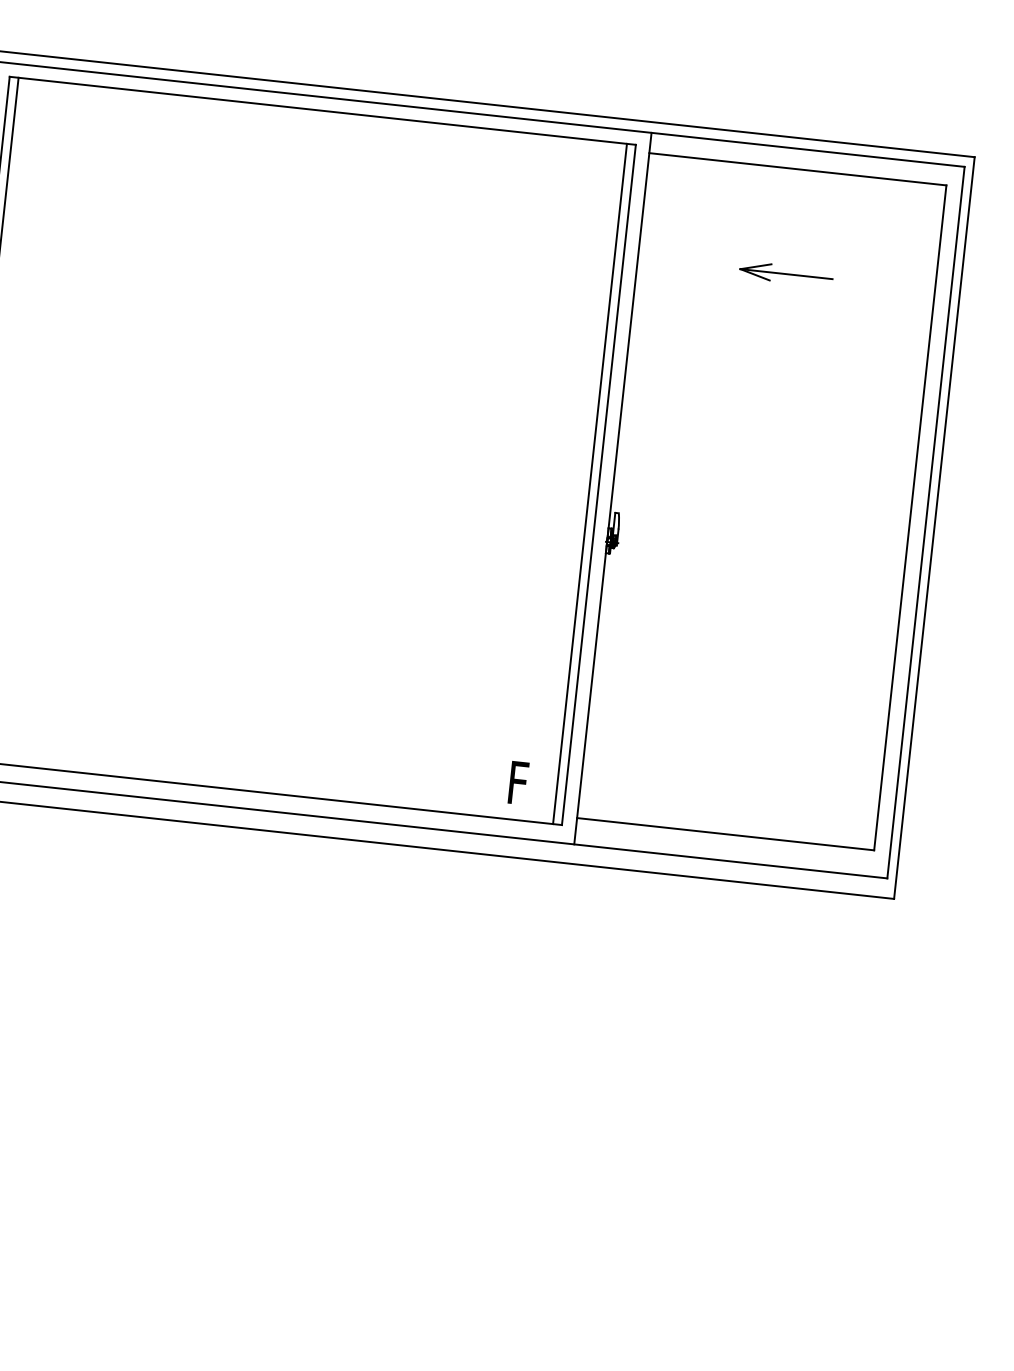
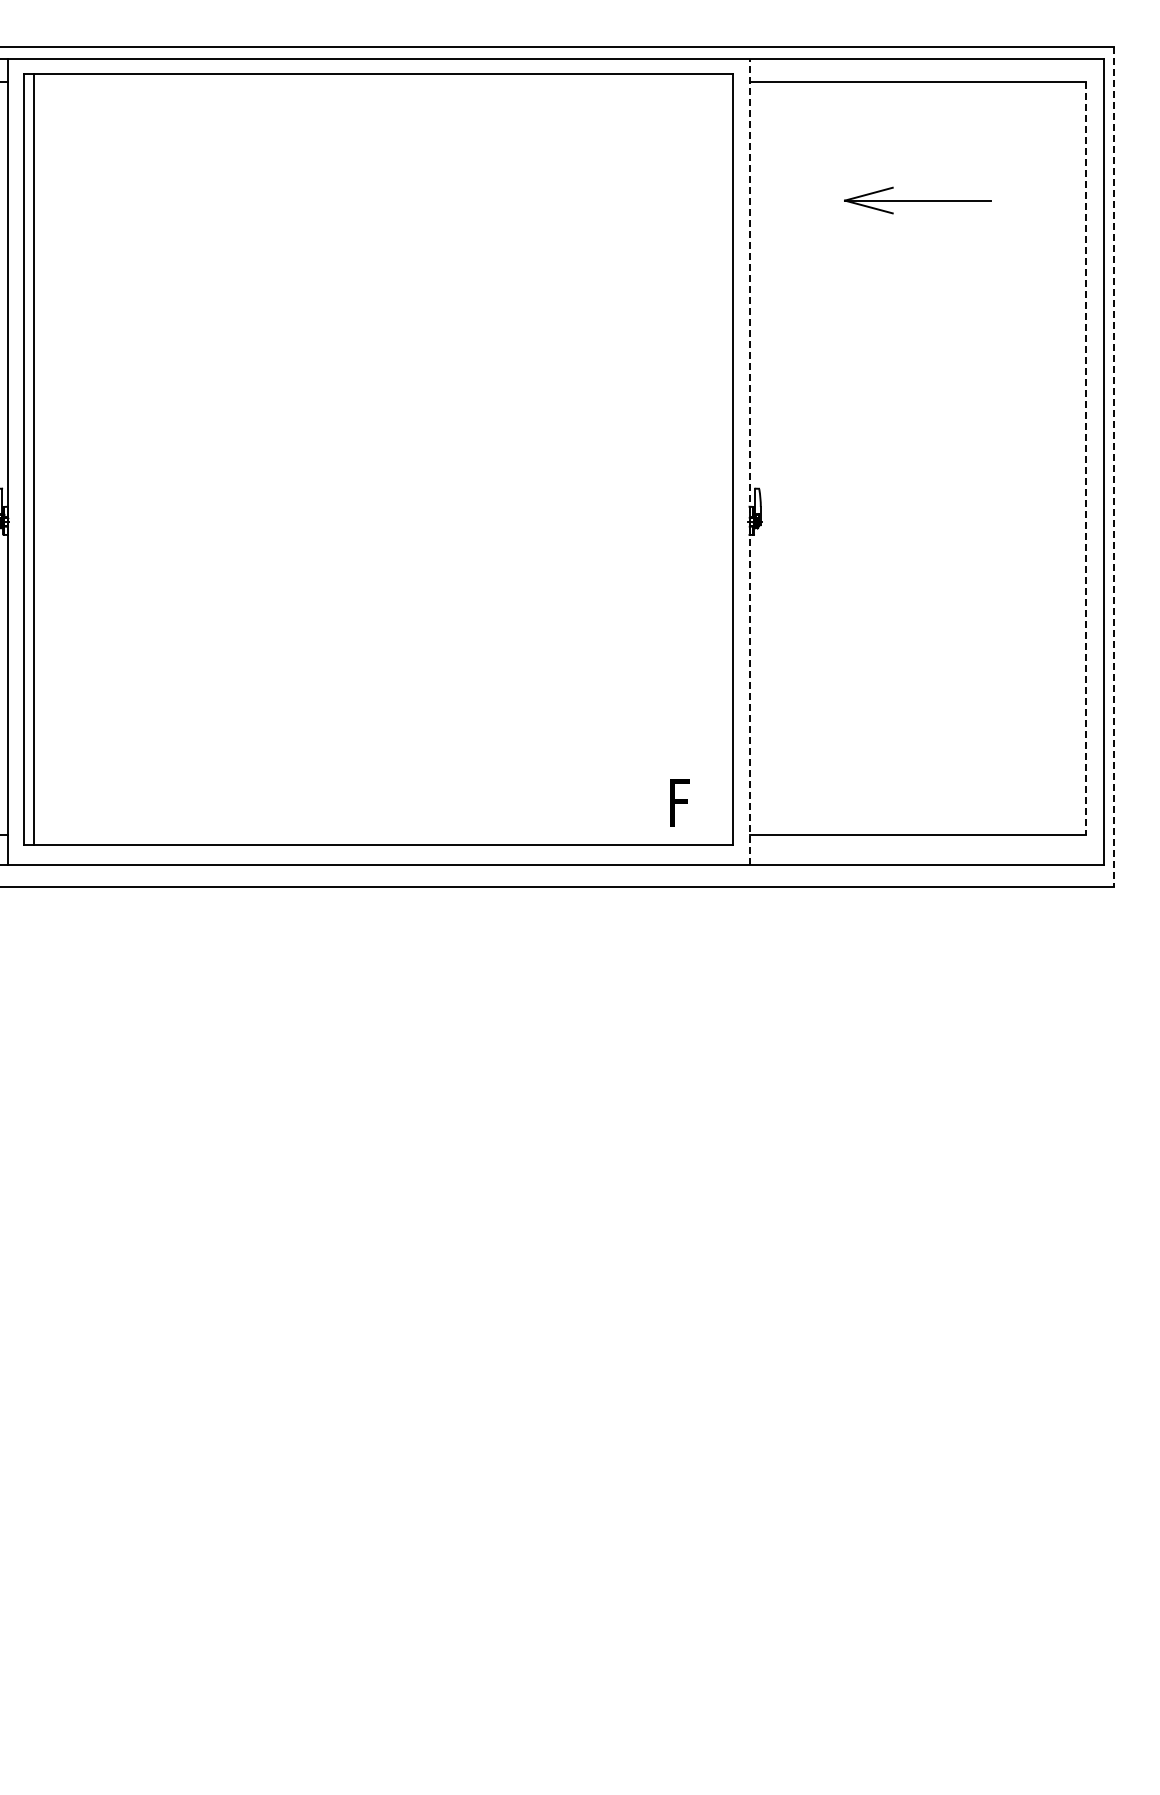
part: (786, 274) -> (917, 200), size x1.4
line: (590, 484) -> (723, 459), removed
line: (612, 488) -> (749, 461), solid -> dashed
line: (910, 517) -> (1086, 458), solid -> dashed
line: (934, 528) -> (1114, 467), solid -> dashed

